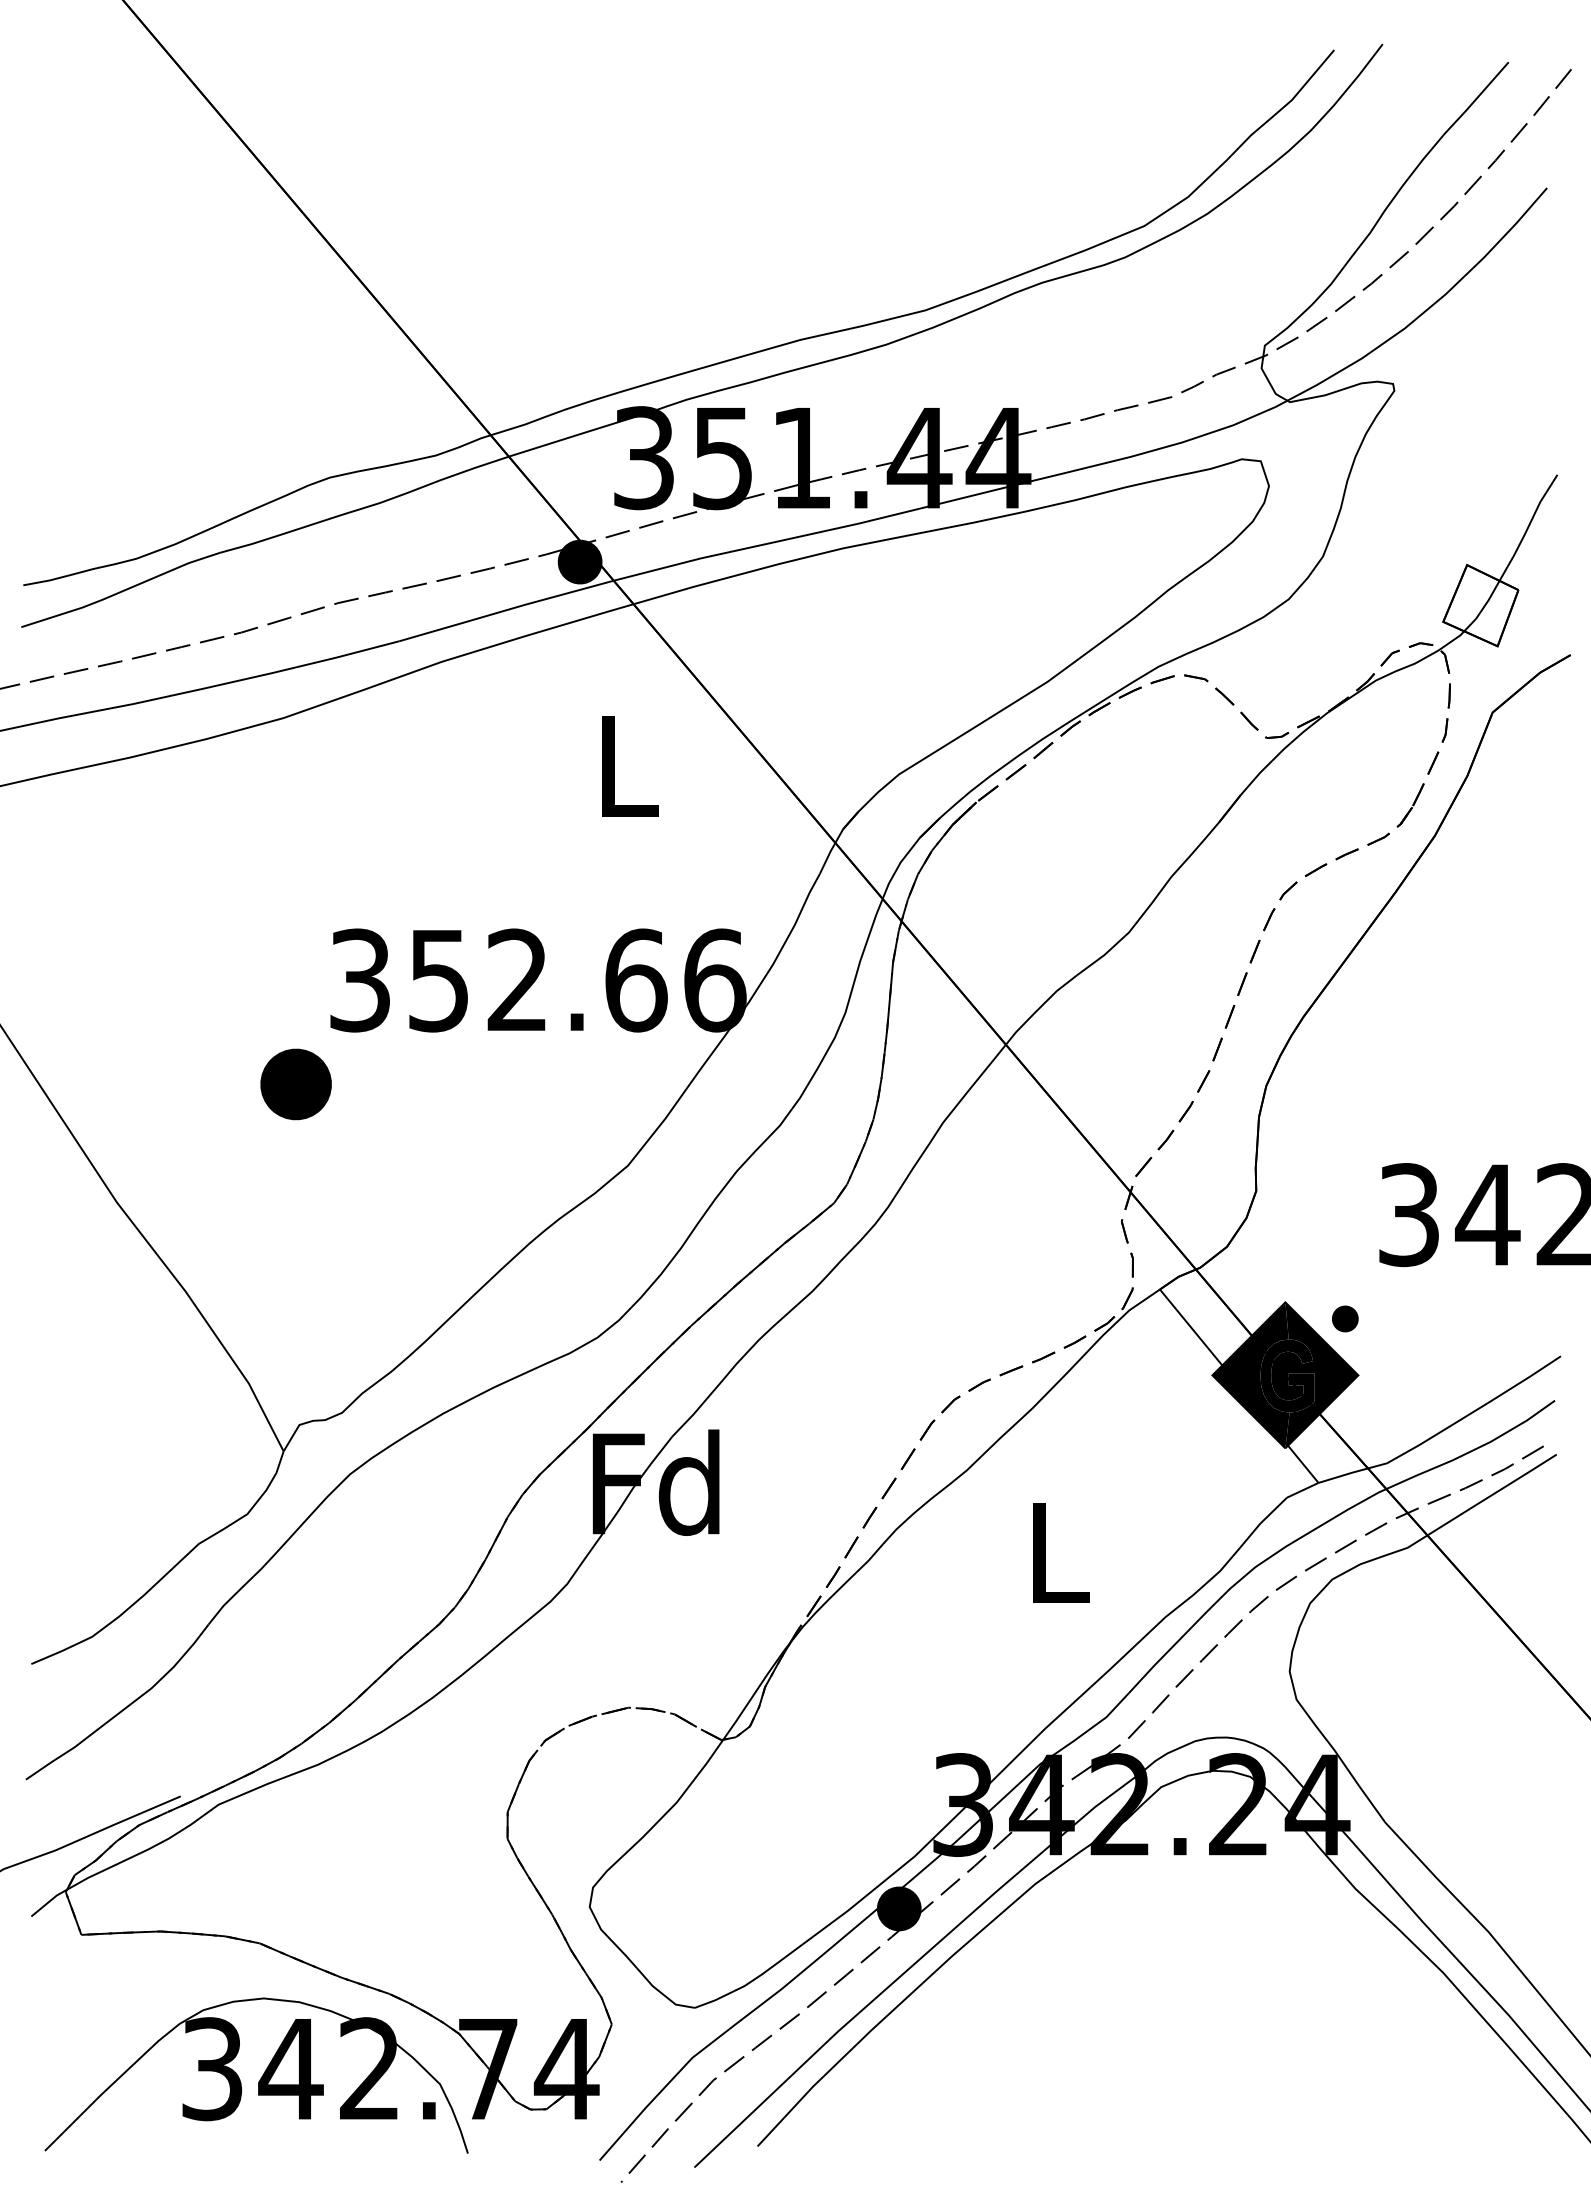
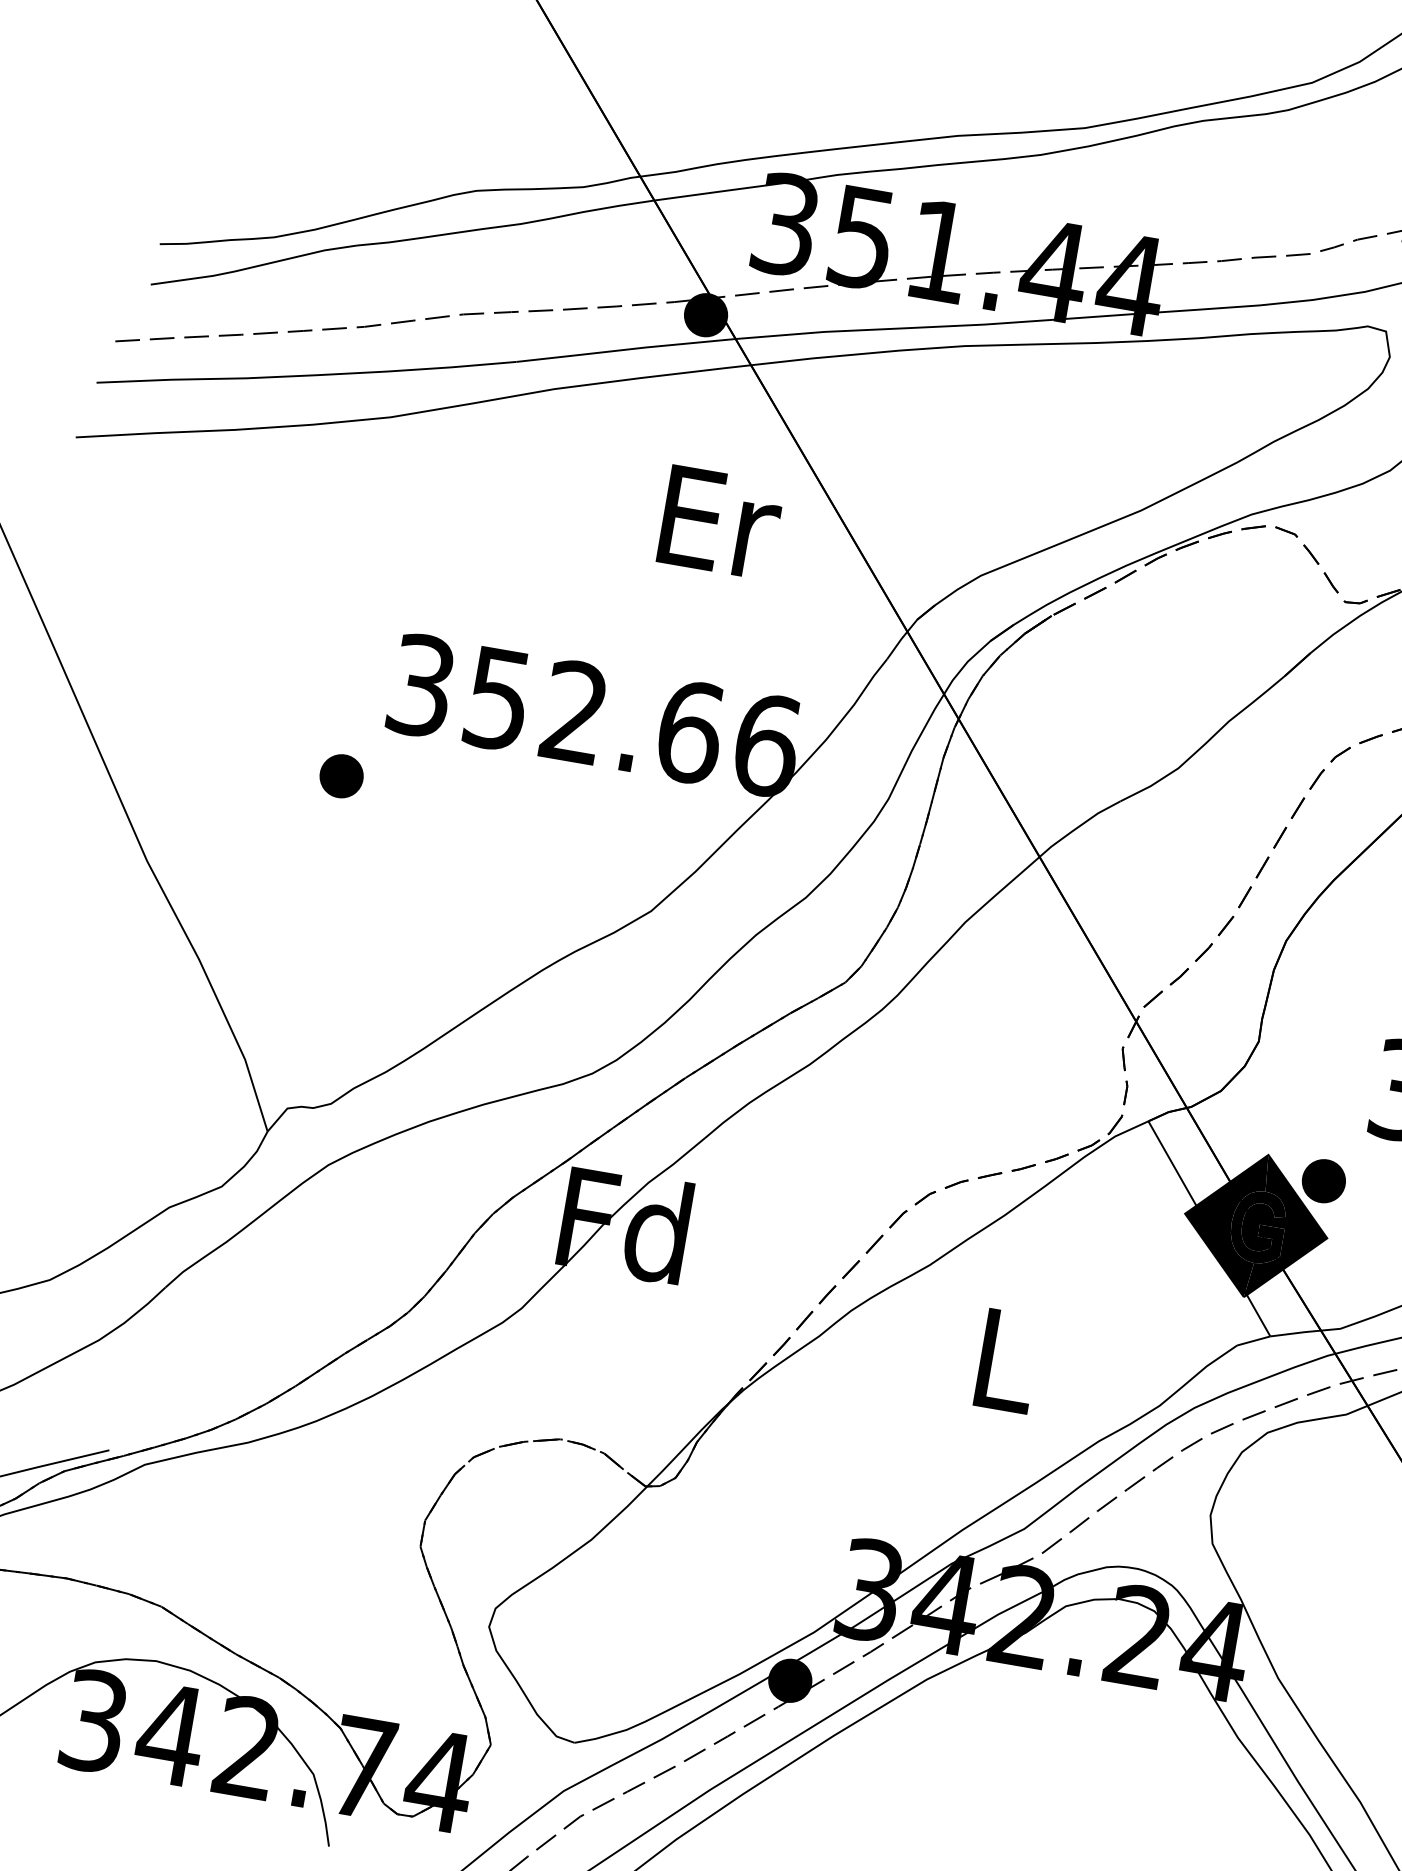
text: (630, 766) -> (720, 522), L -> Er
part: (296, 1084) -> (341, 776), size x0.62
part: (1345, 1318) -> (1324, 1180), size x1.67

